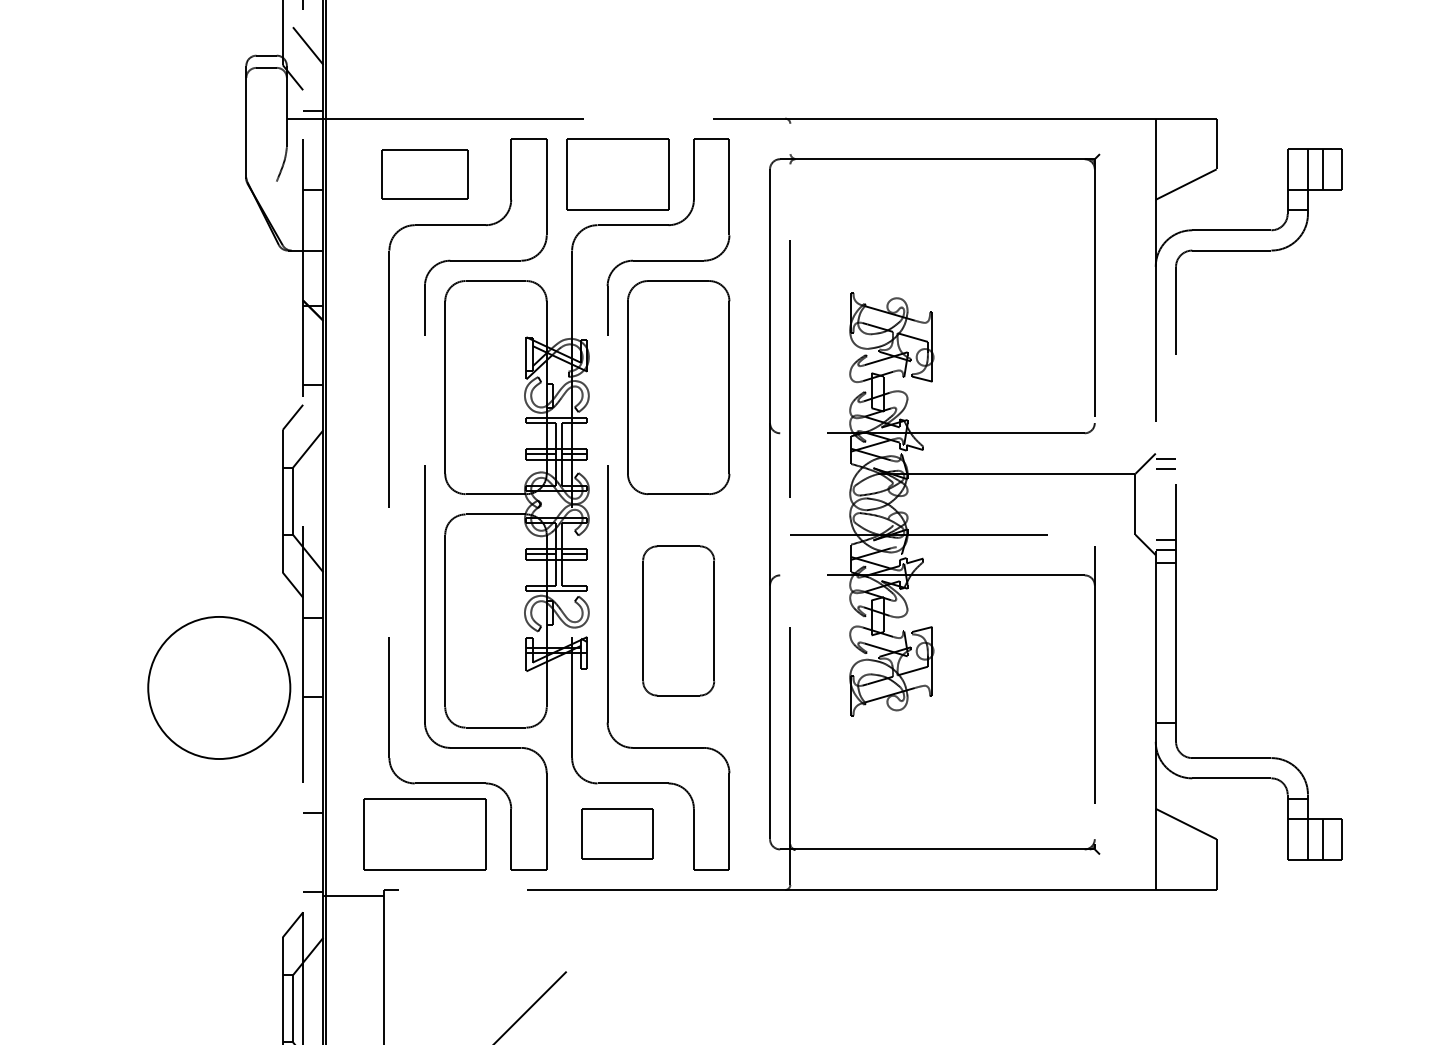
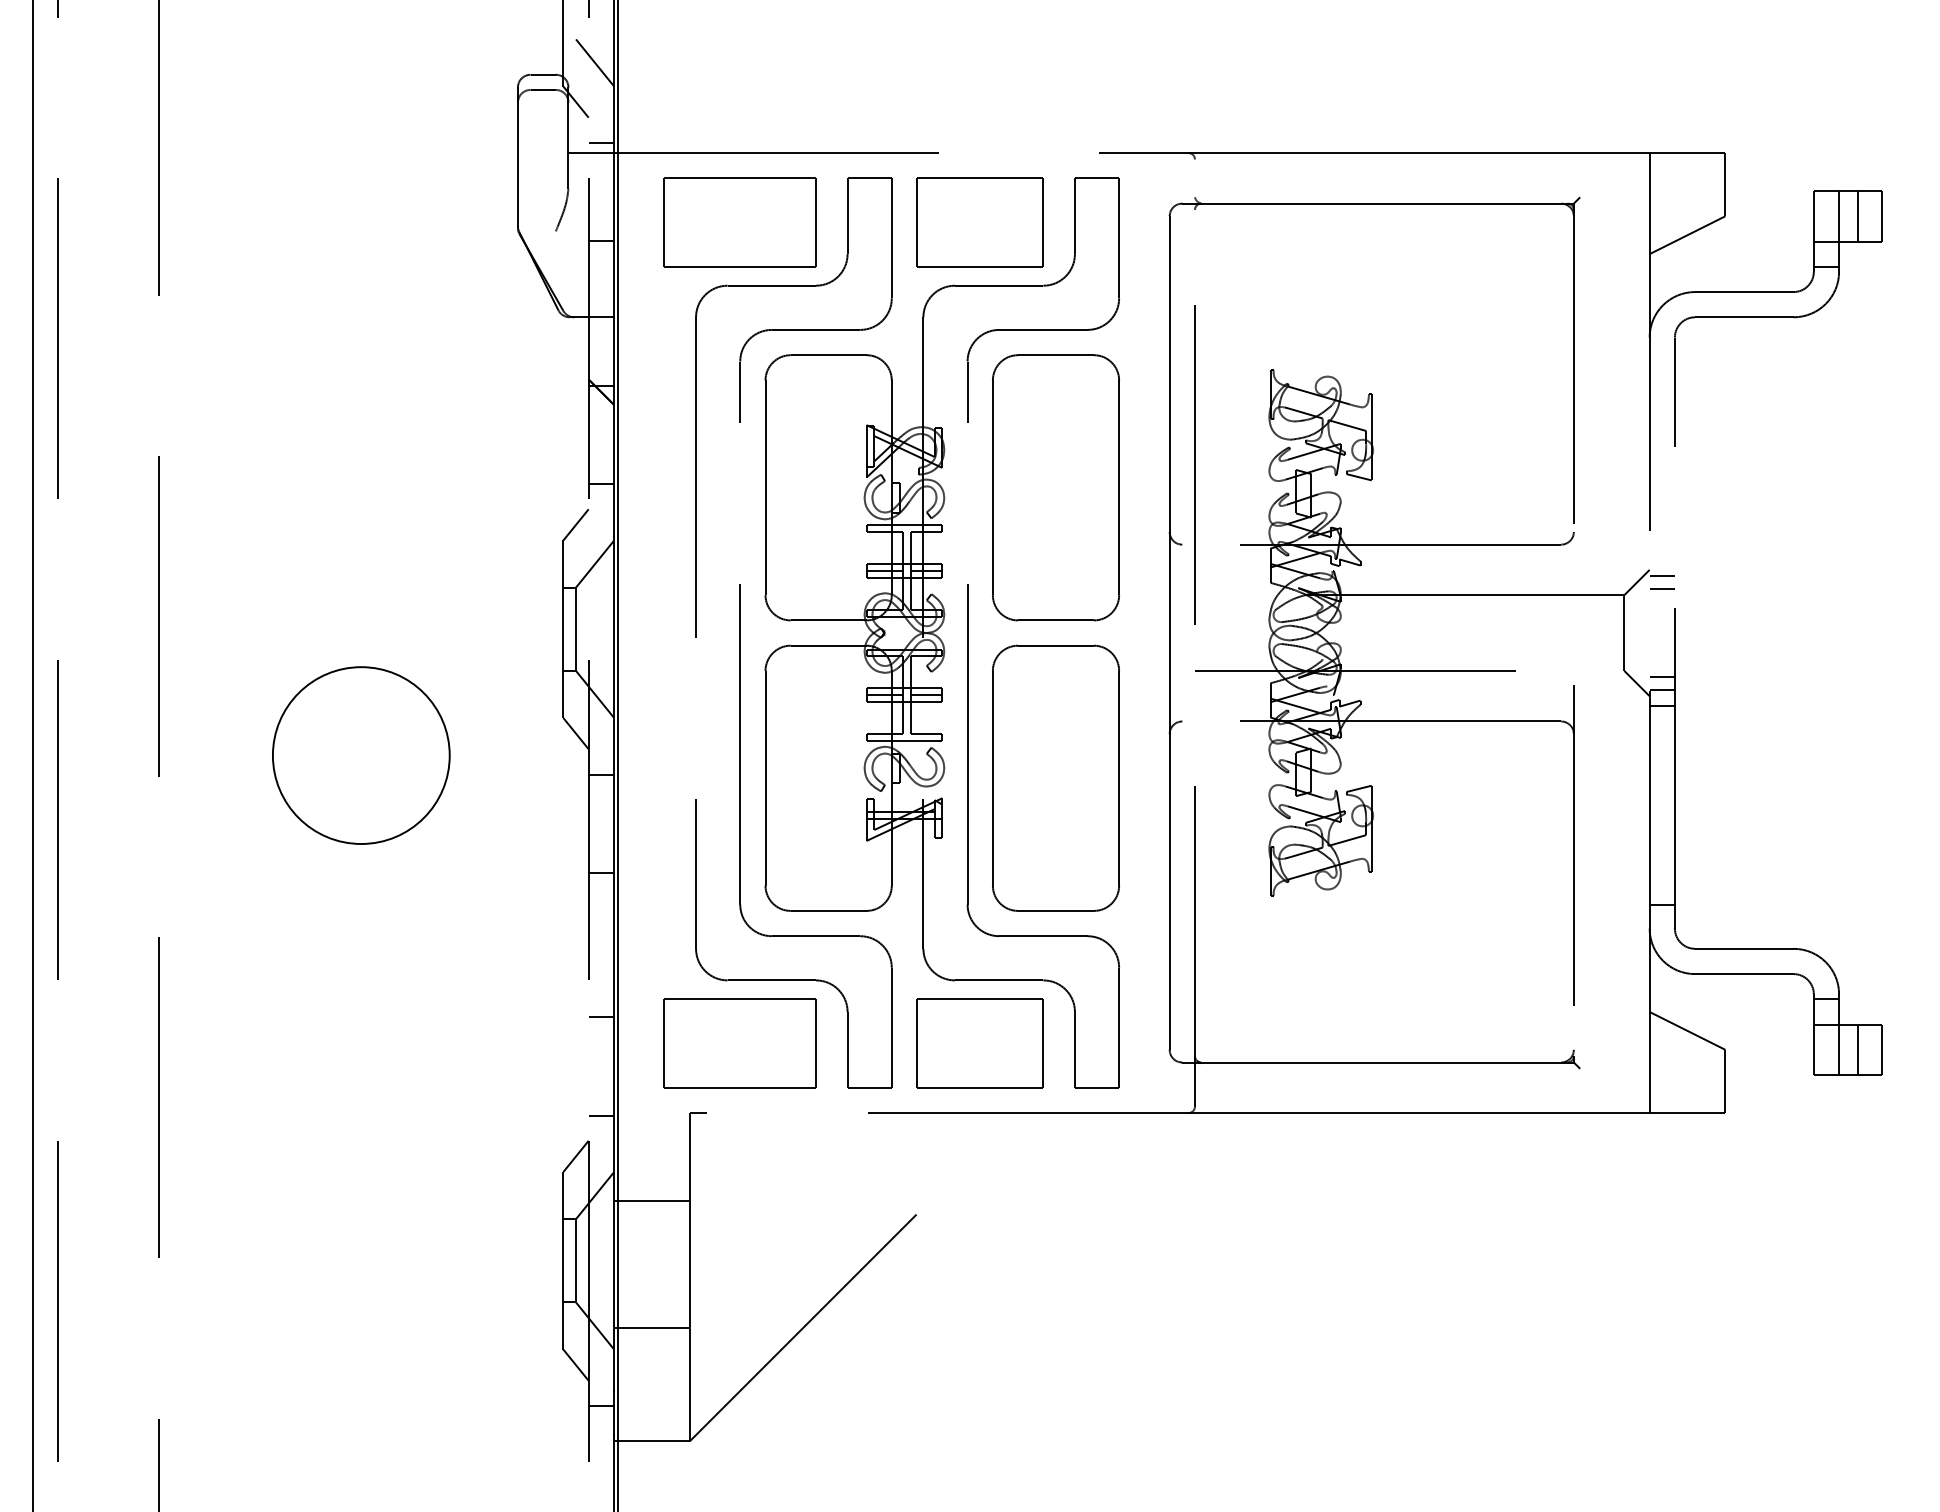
part: (424, 174) -> (739, 222), size x1.43
part: (678, 620) -> (1055, 777), size x1.43
circle: (219, 687) -> (361, 755), moved
part: (617, 834) -> (979, 1043), size x1.43
line: (353, 896) -> (651, 1201), moved

